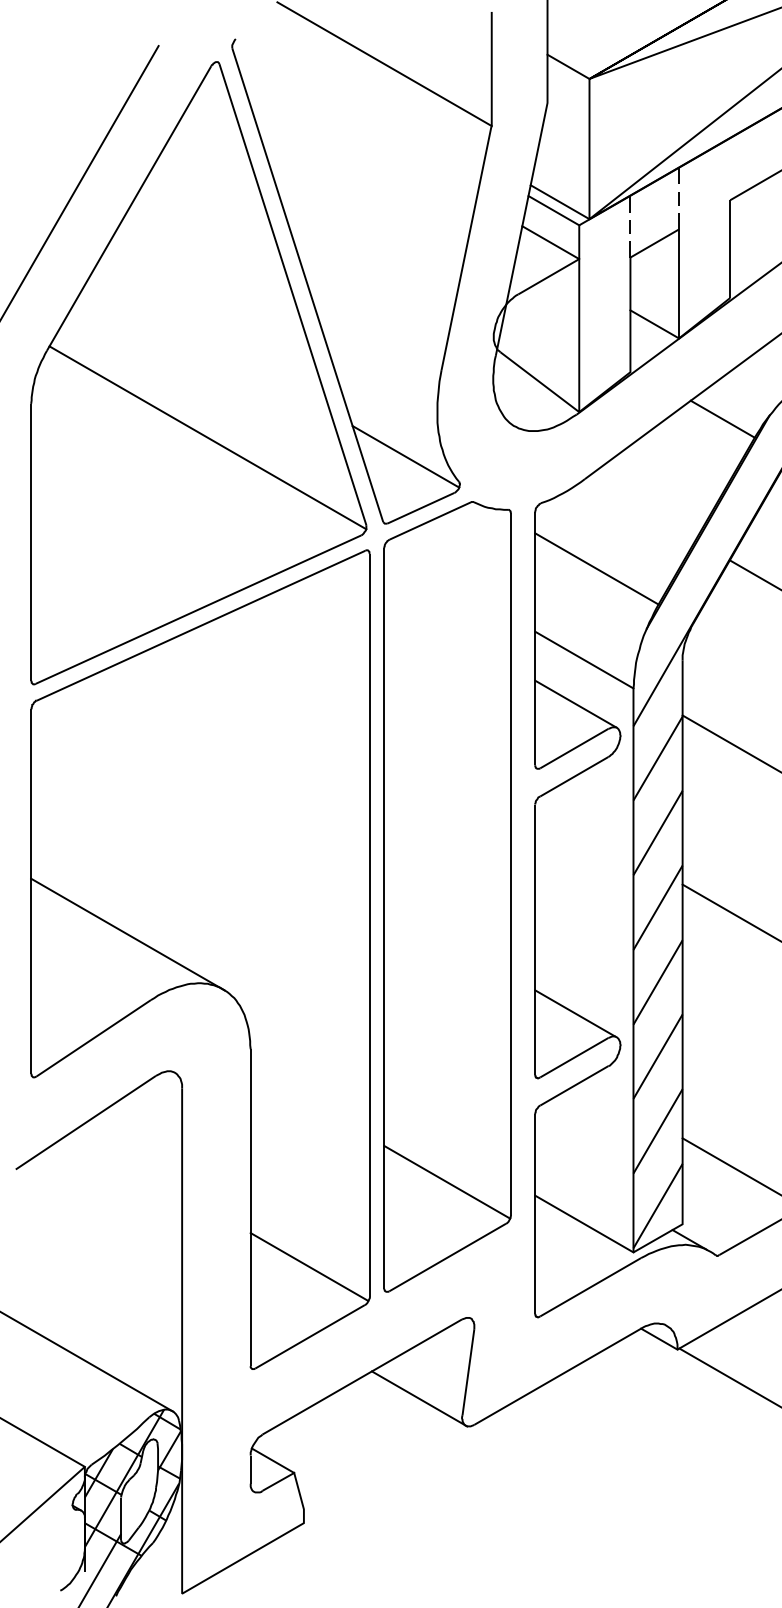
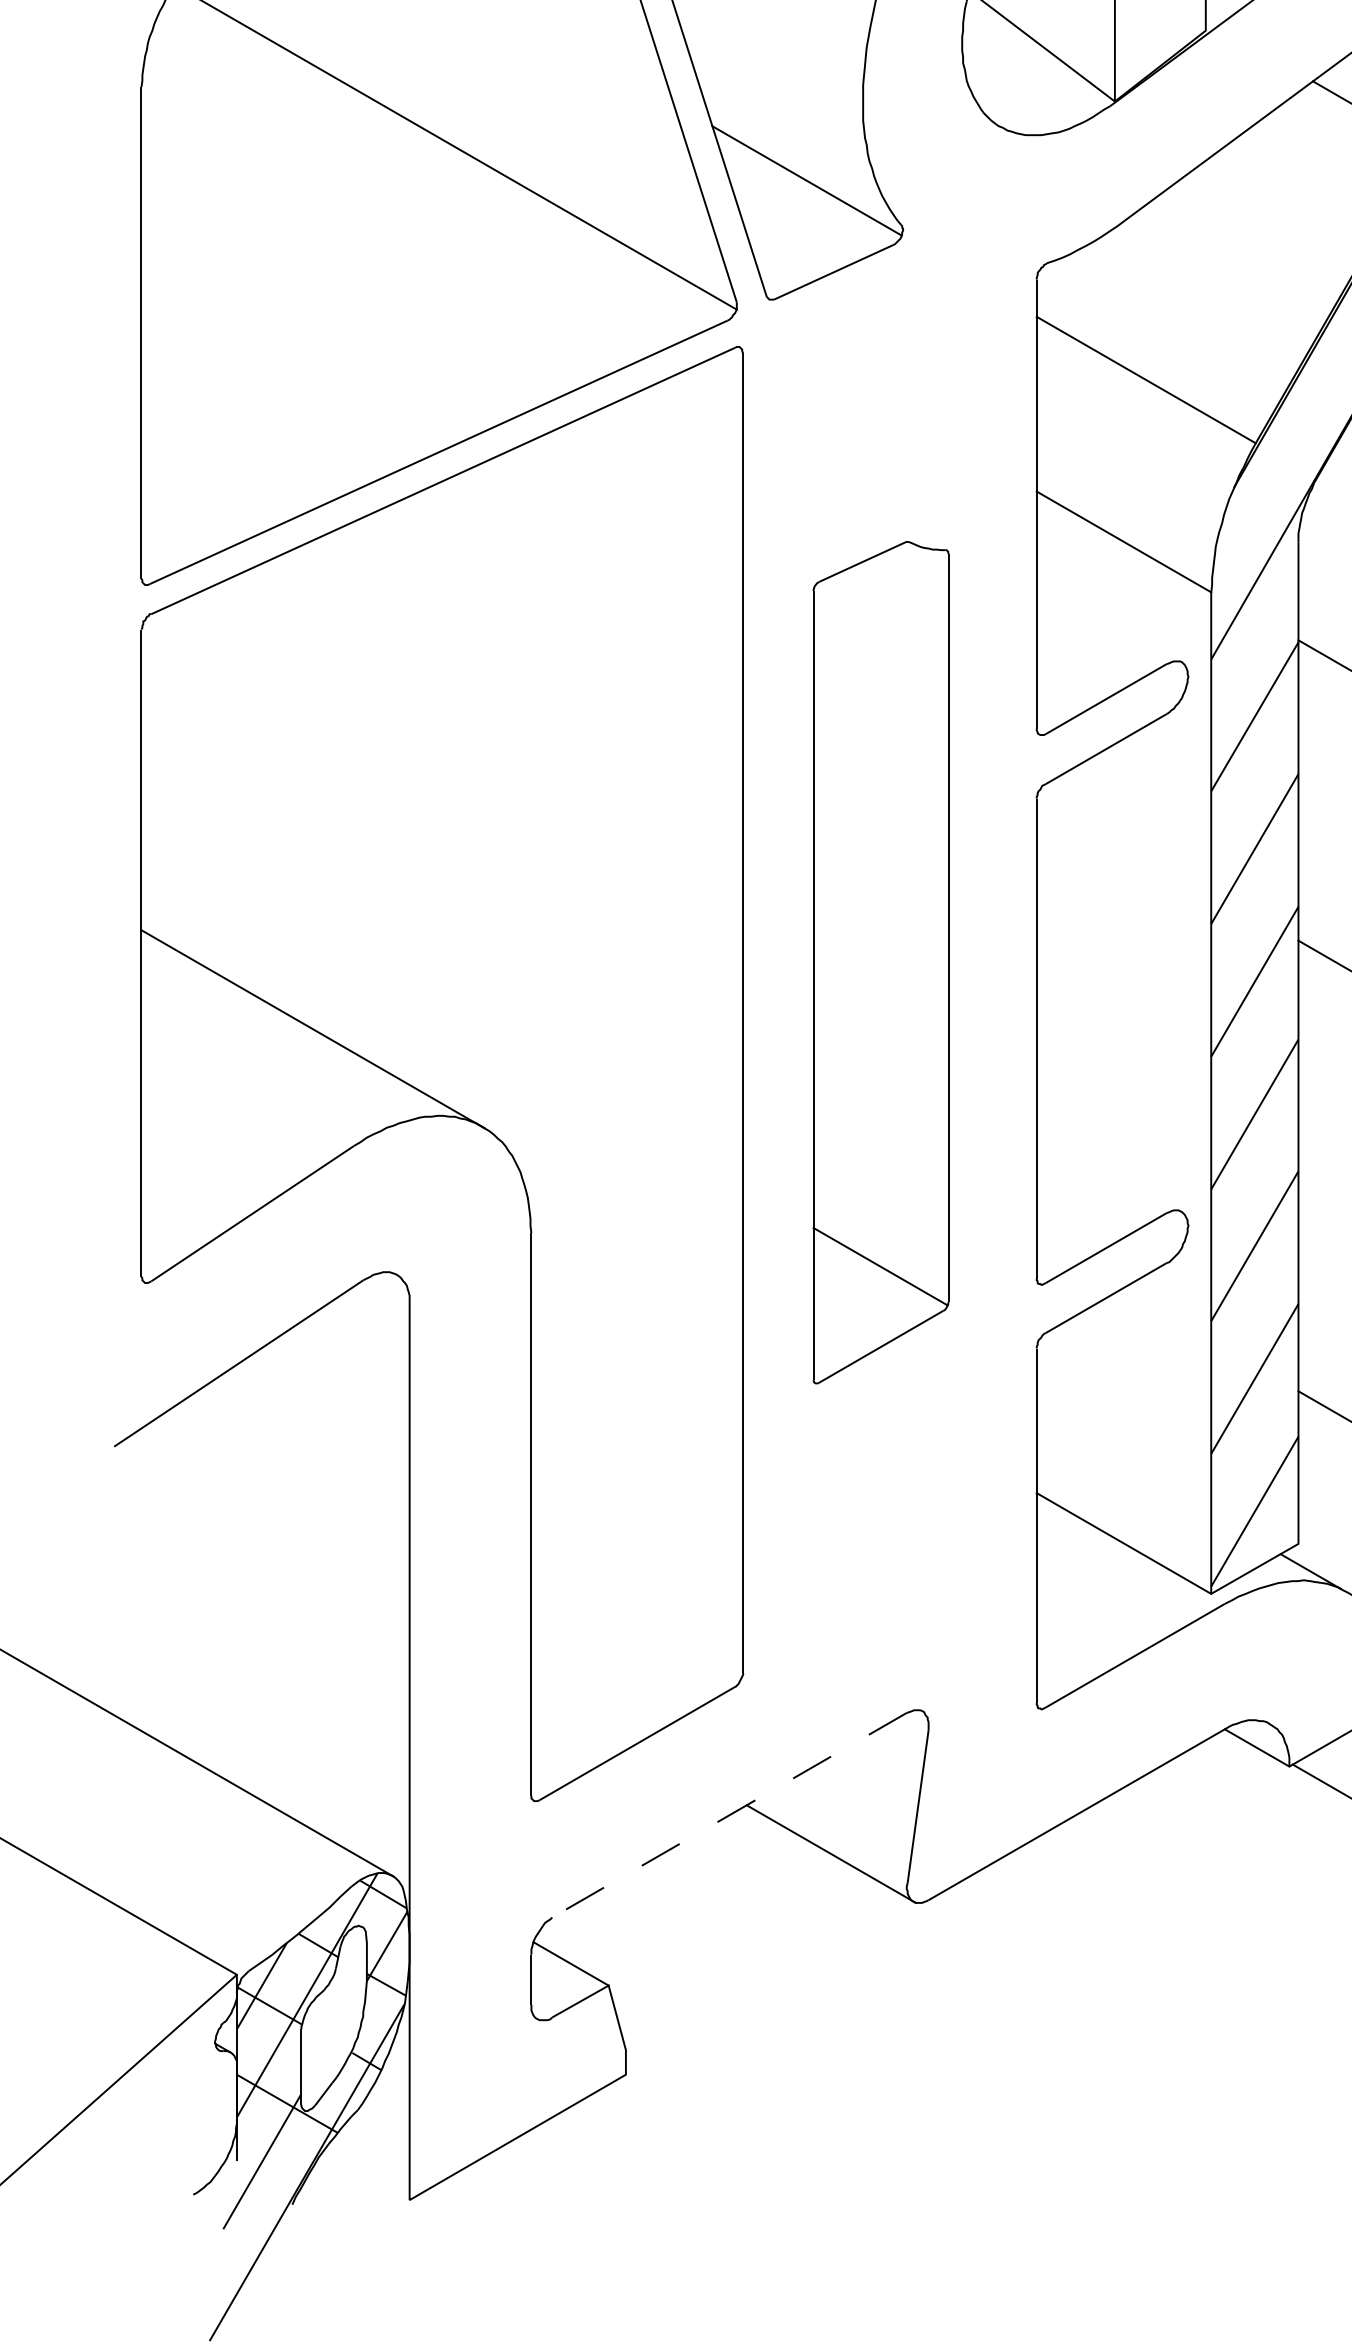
line: (575, 703) -> (1108, 619), removed
part: (447, 896) -> (880, 961), size x0.6
line: (575, 1013) -> (1108, 1169), removed
line: (309, 1267) -> (635, 1620), removed
line: (361, 1377) -> (728, 1816), solid -> dashed

